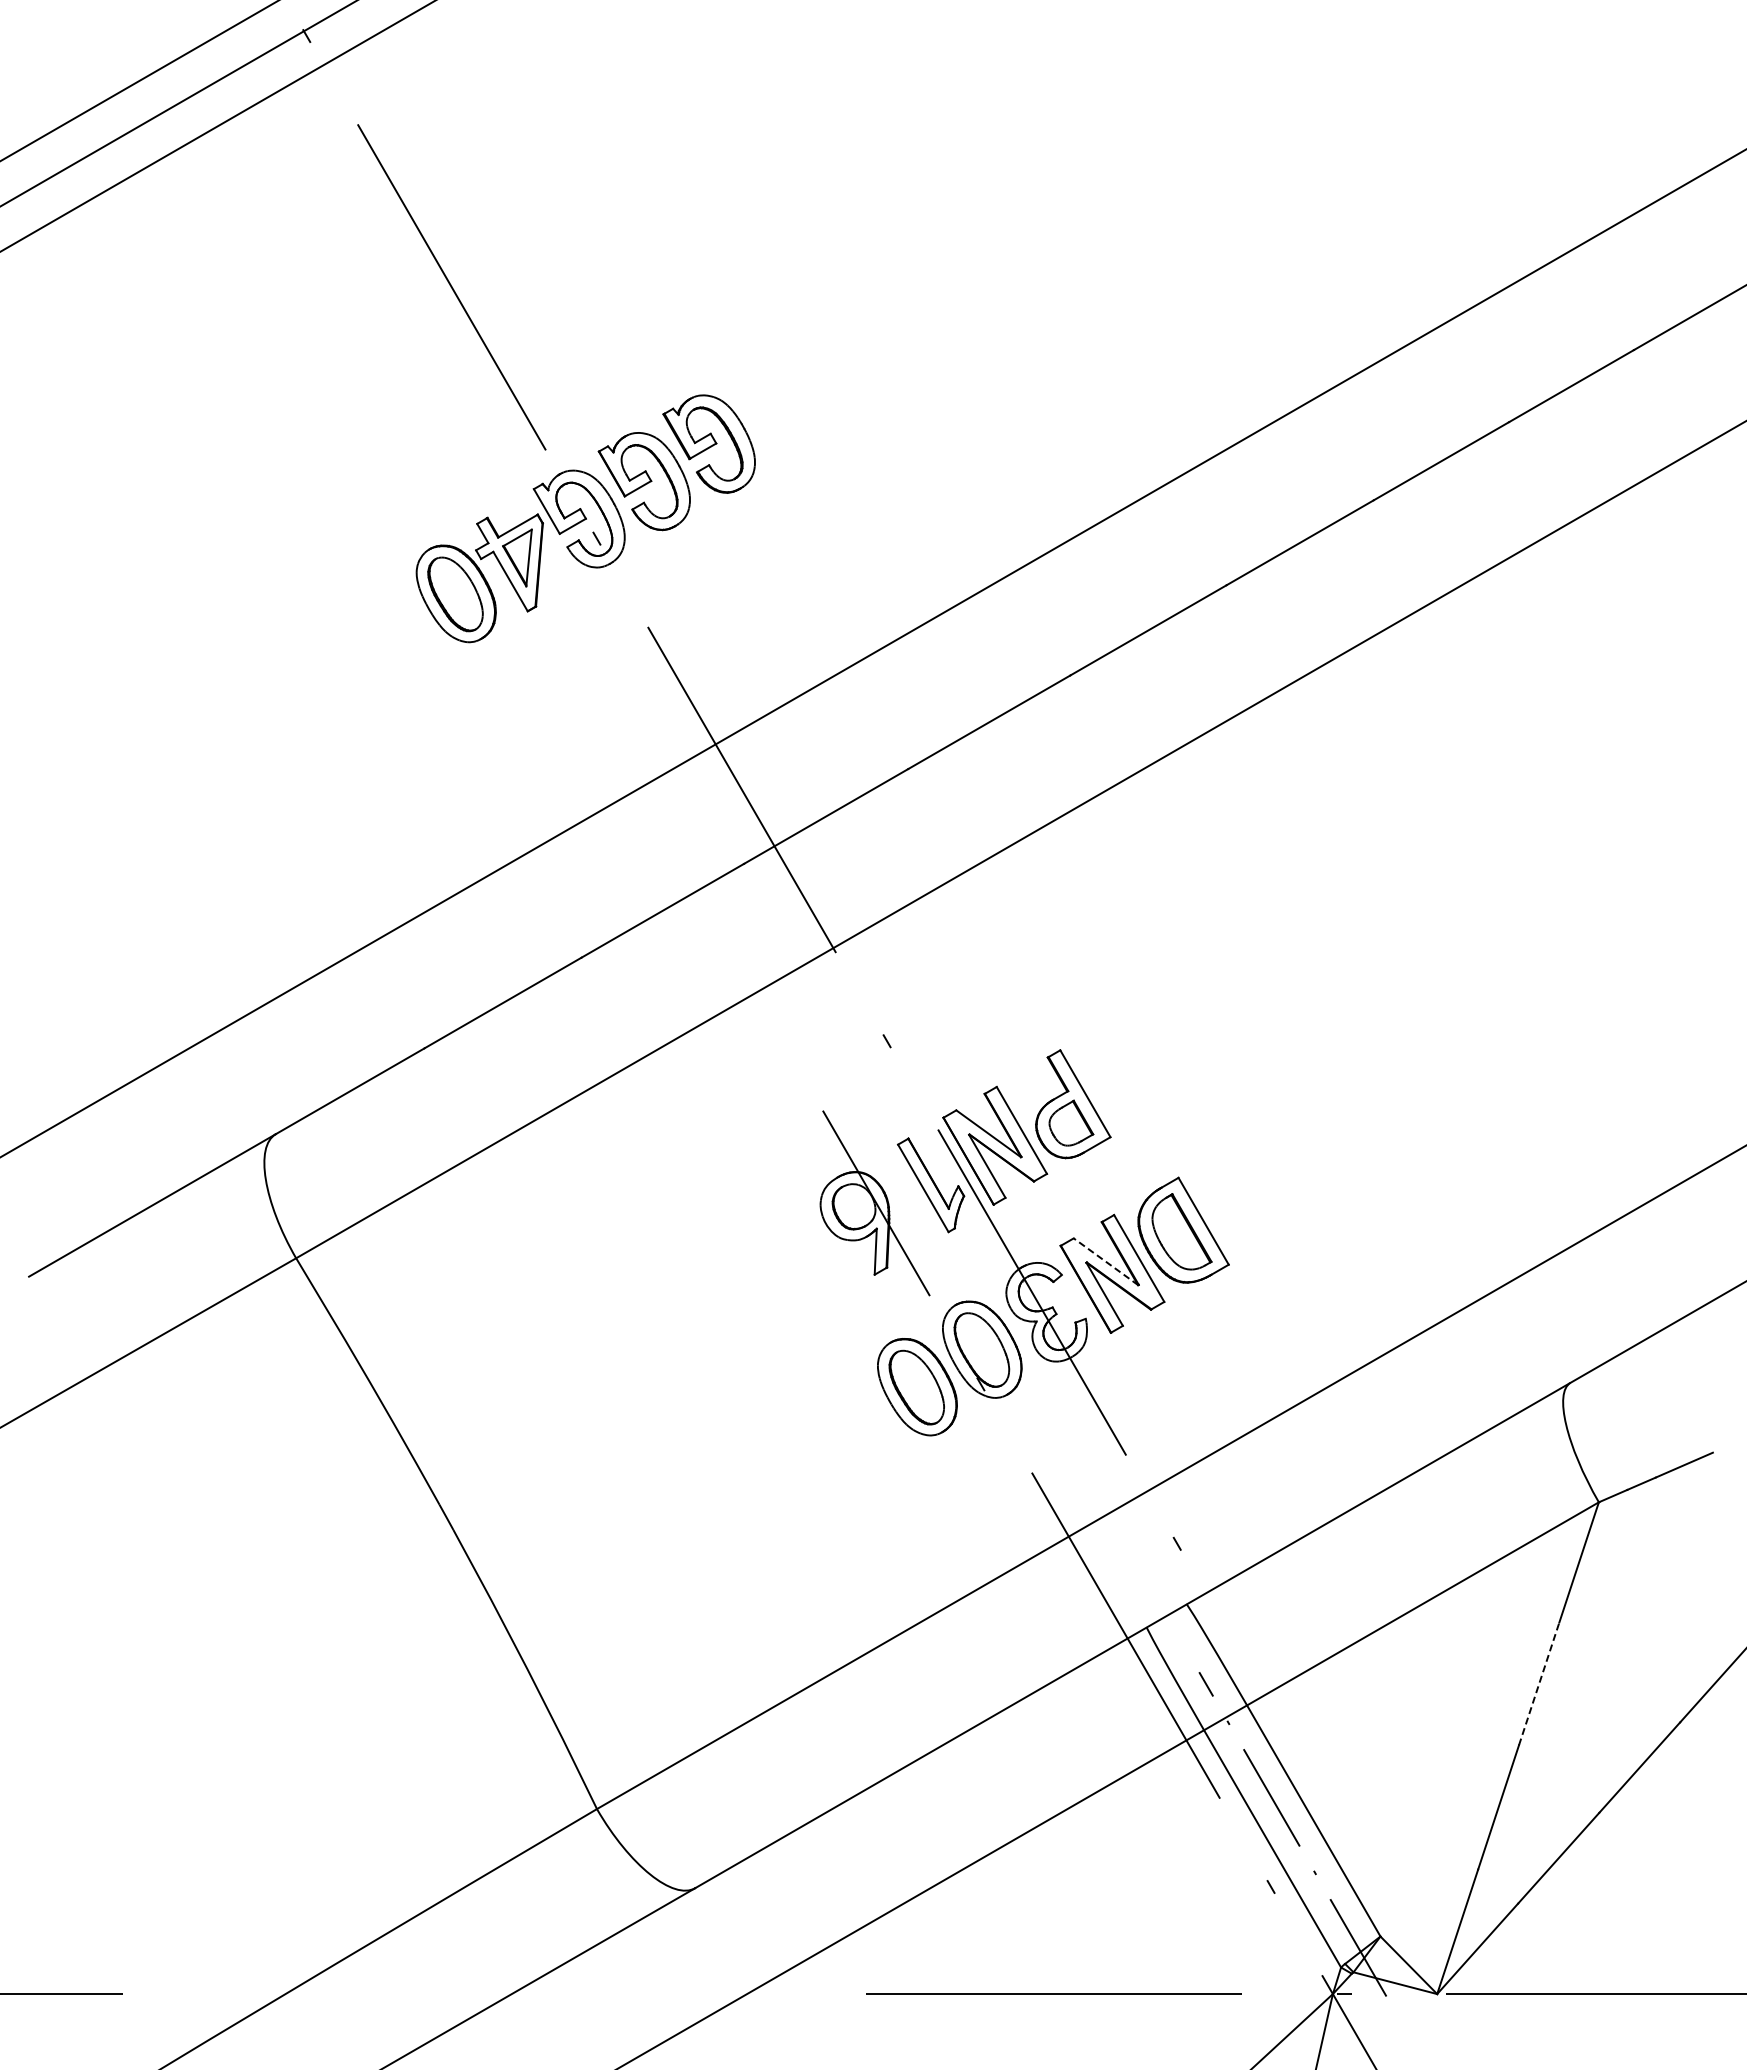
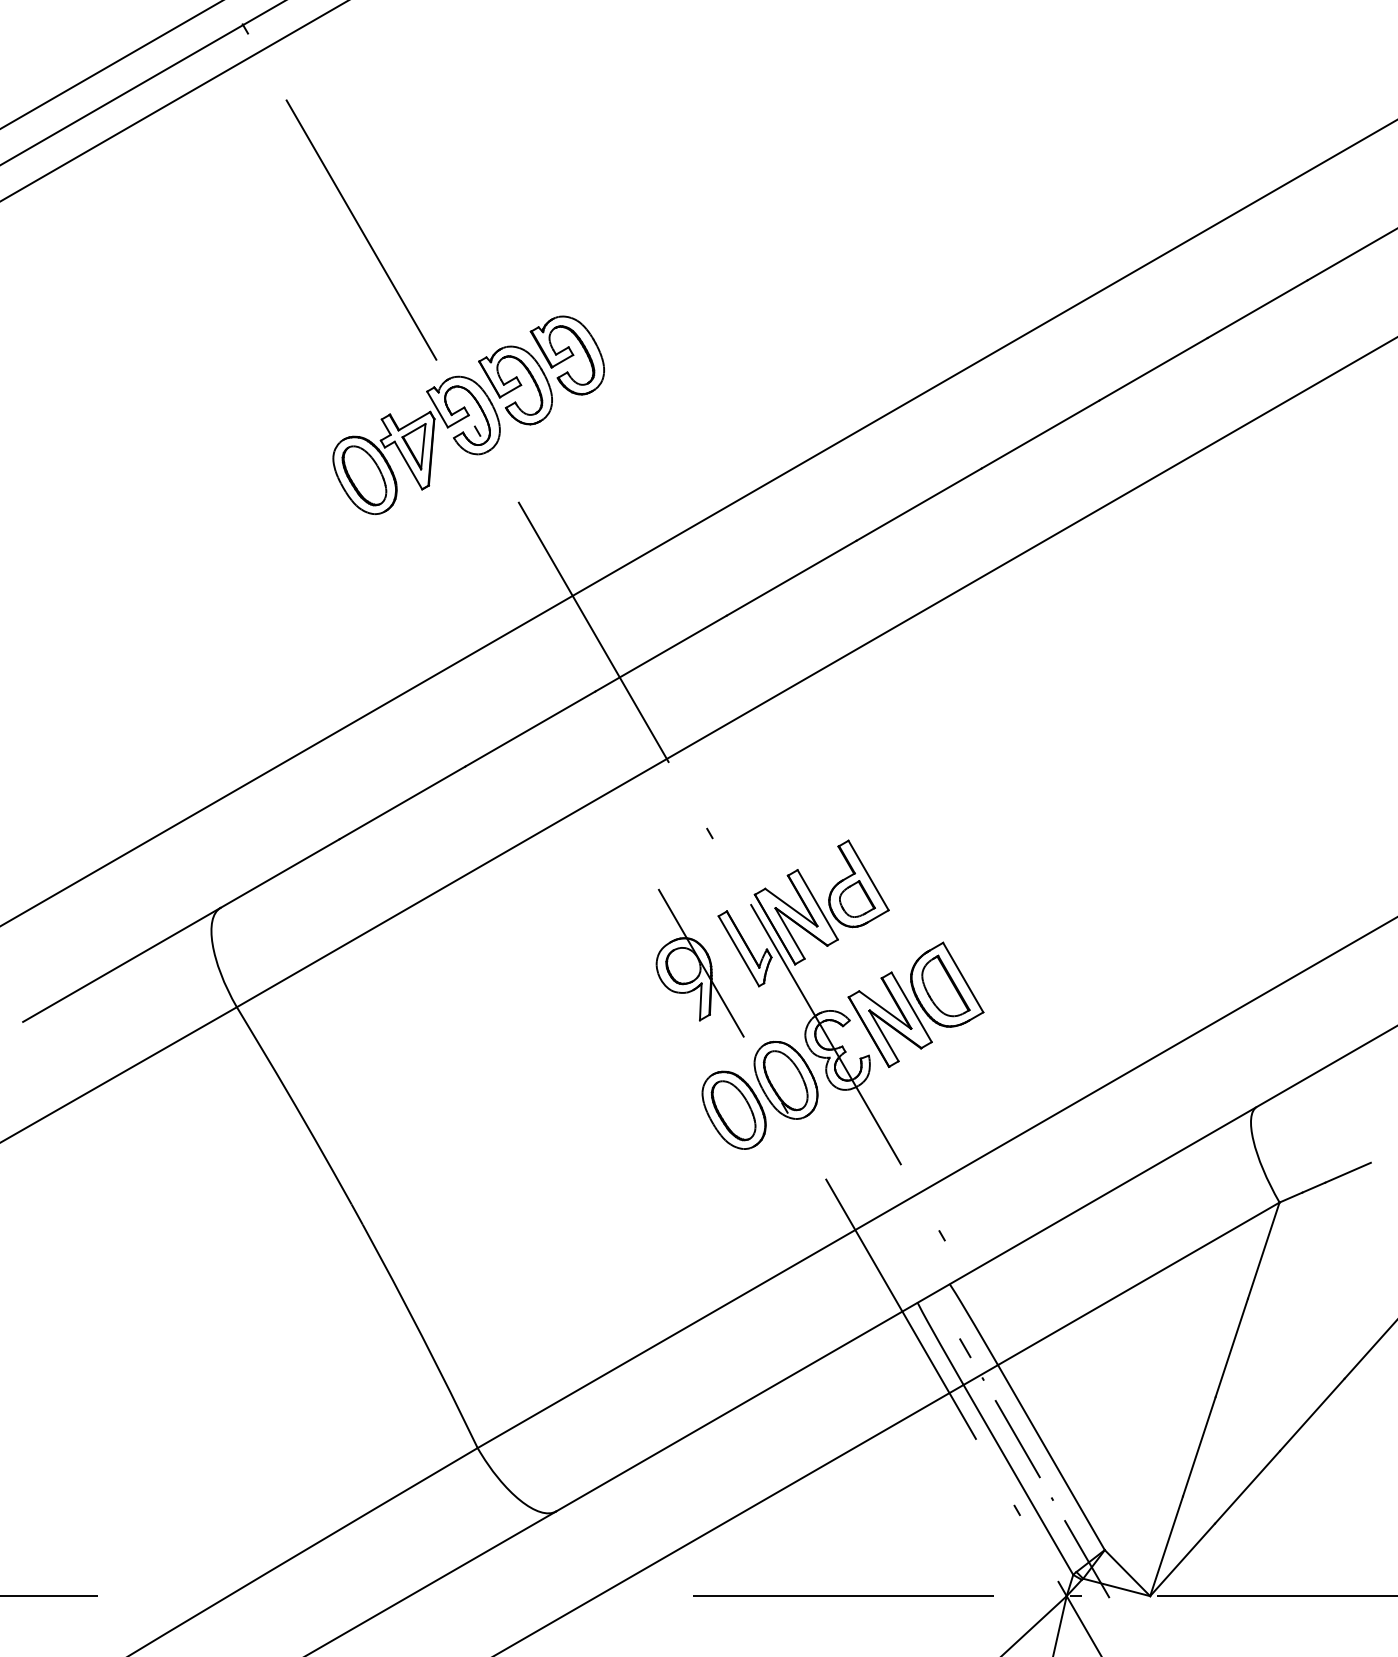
line: (1105, 1261) -> (884, 1009), dashed -> solid
line: (1539, 1683) -> (1232, 1347), dashed -> solid

